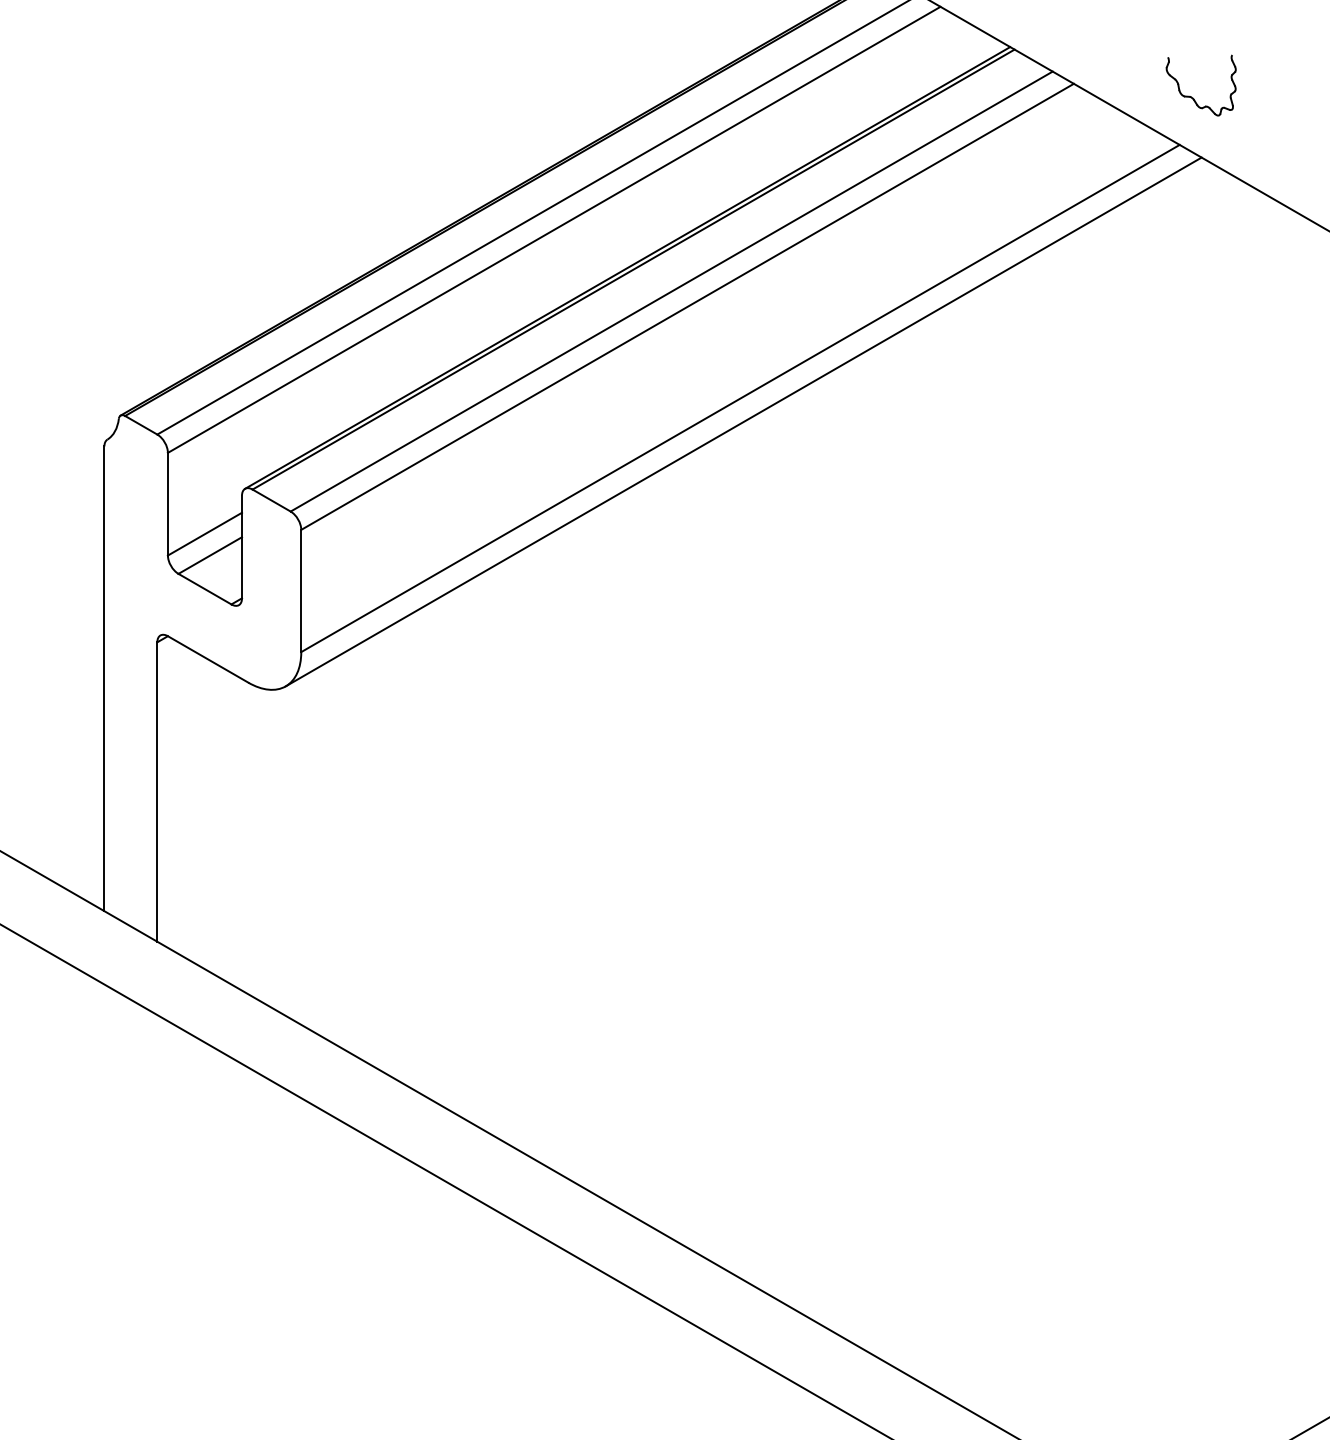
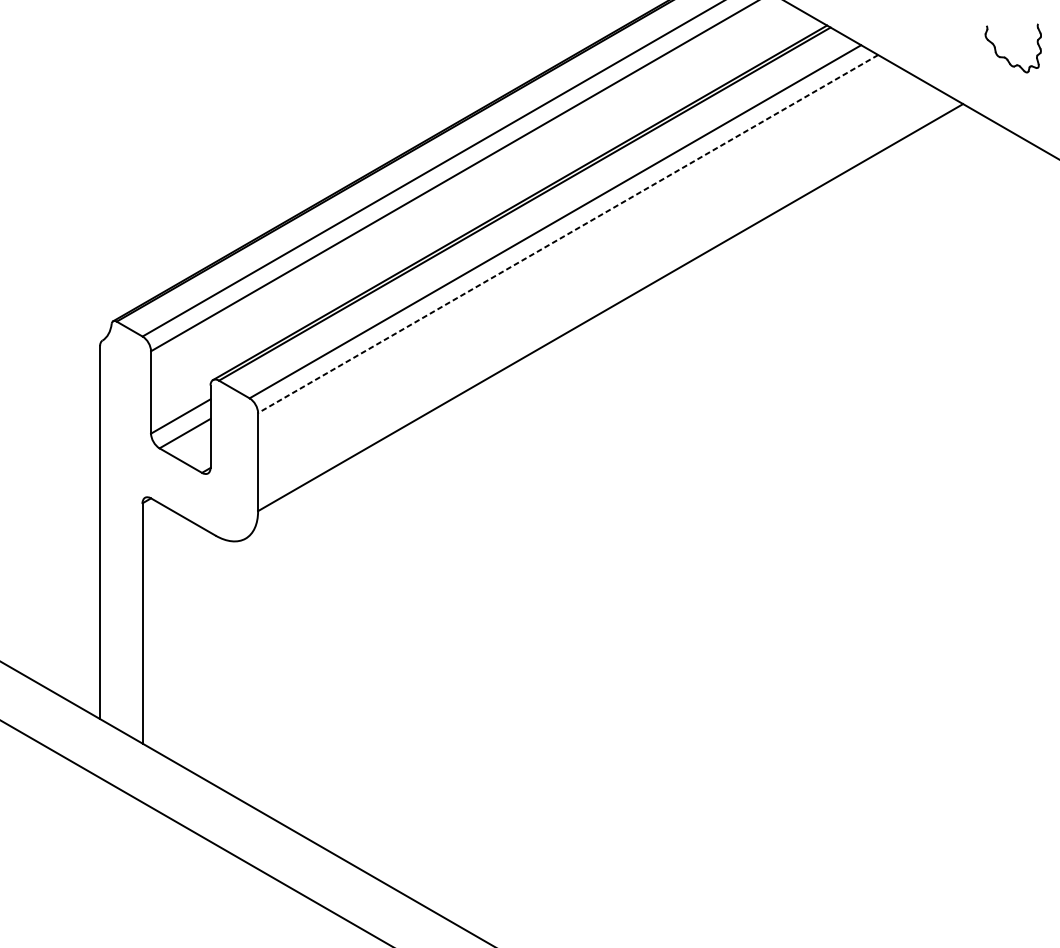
part: (1193, 97) -> (1007, 57), moved
line: (687, 307) -> (568, 234), solid -> dashed
line: (743, 421) -> (613, 326), removed

